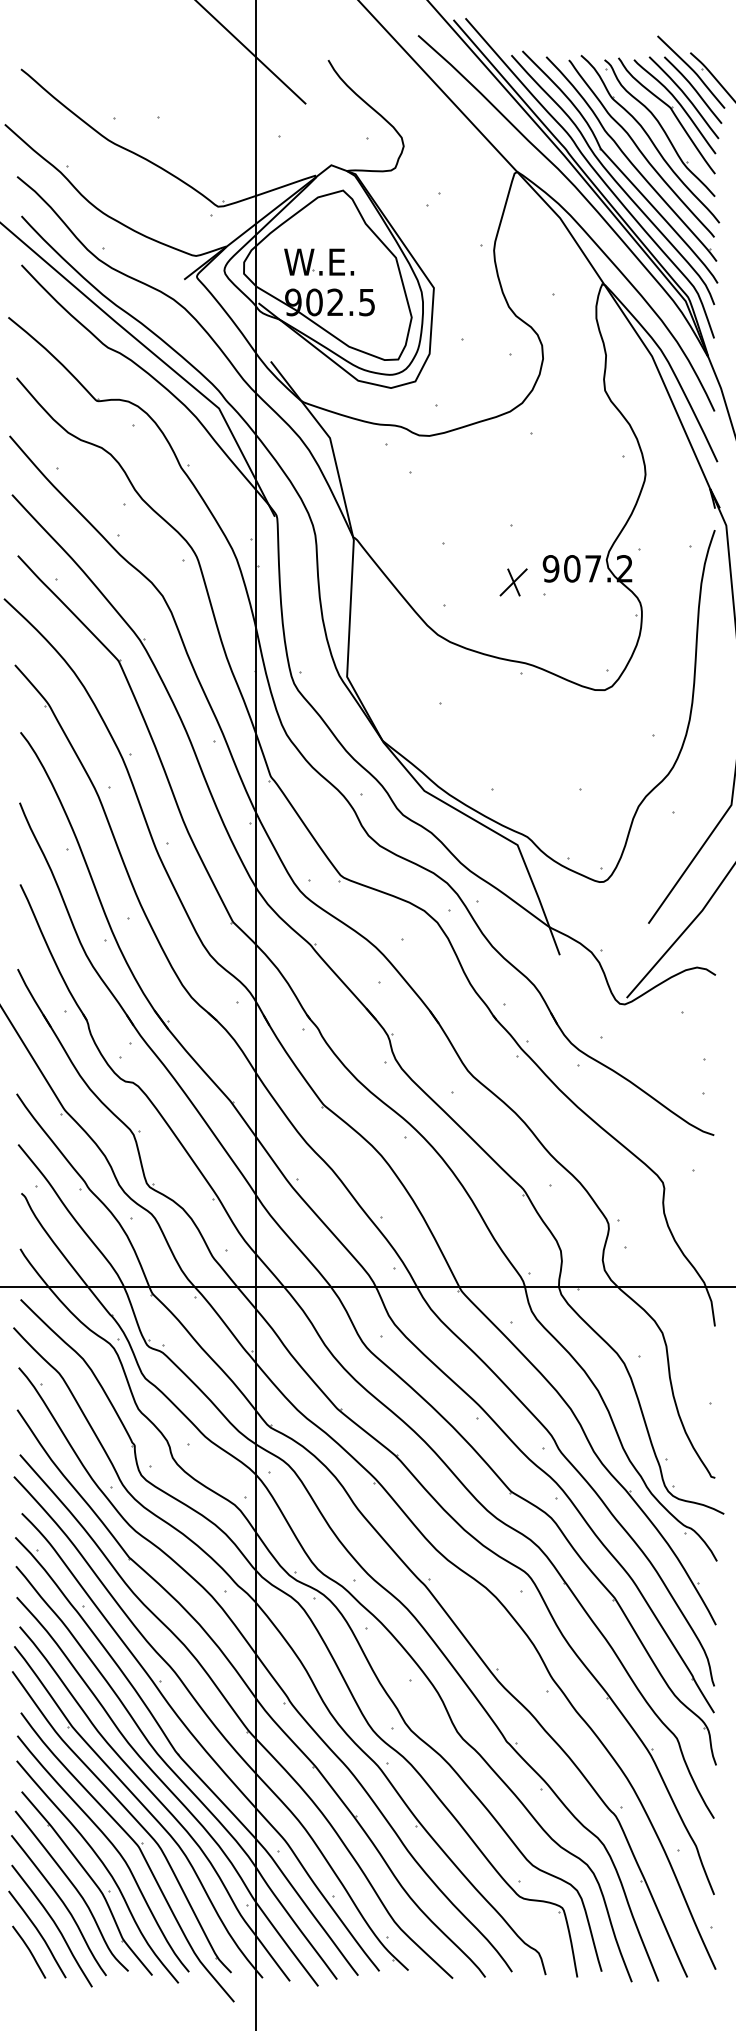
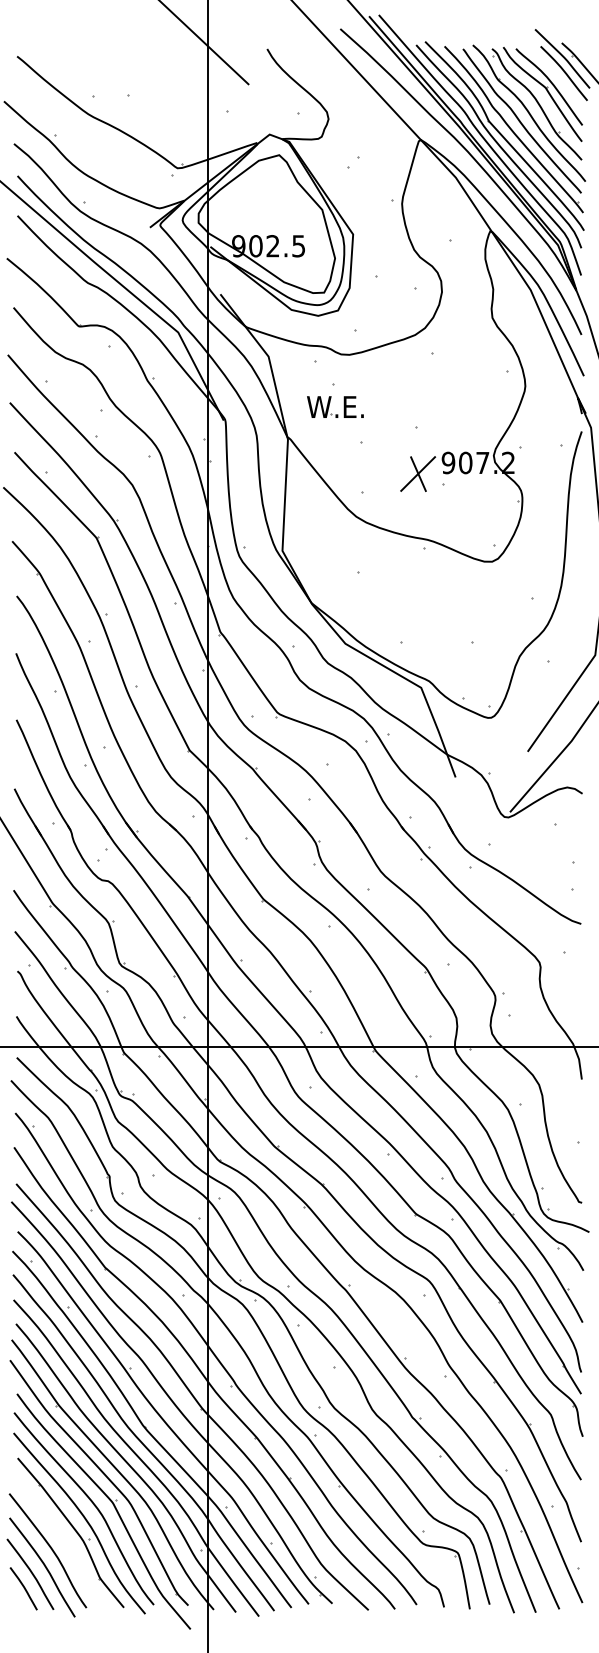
curve: (684, 95) -> (557, 77), removed
part: (312, 259) -> (330, 404), moved
part: (513, 582) -> (417, 474), size x1.6
curve: (73, 1887) -> (59, 1536), removed

